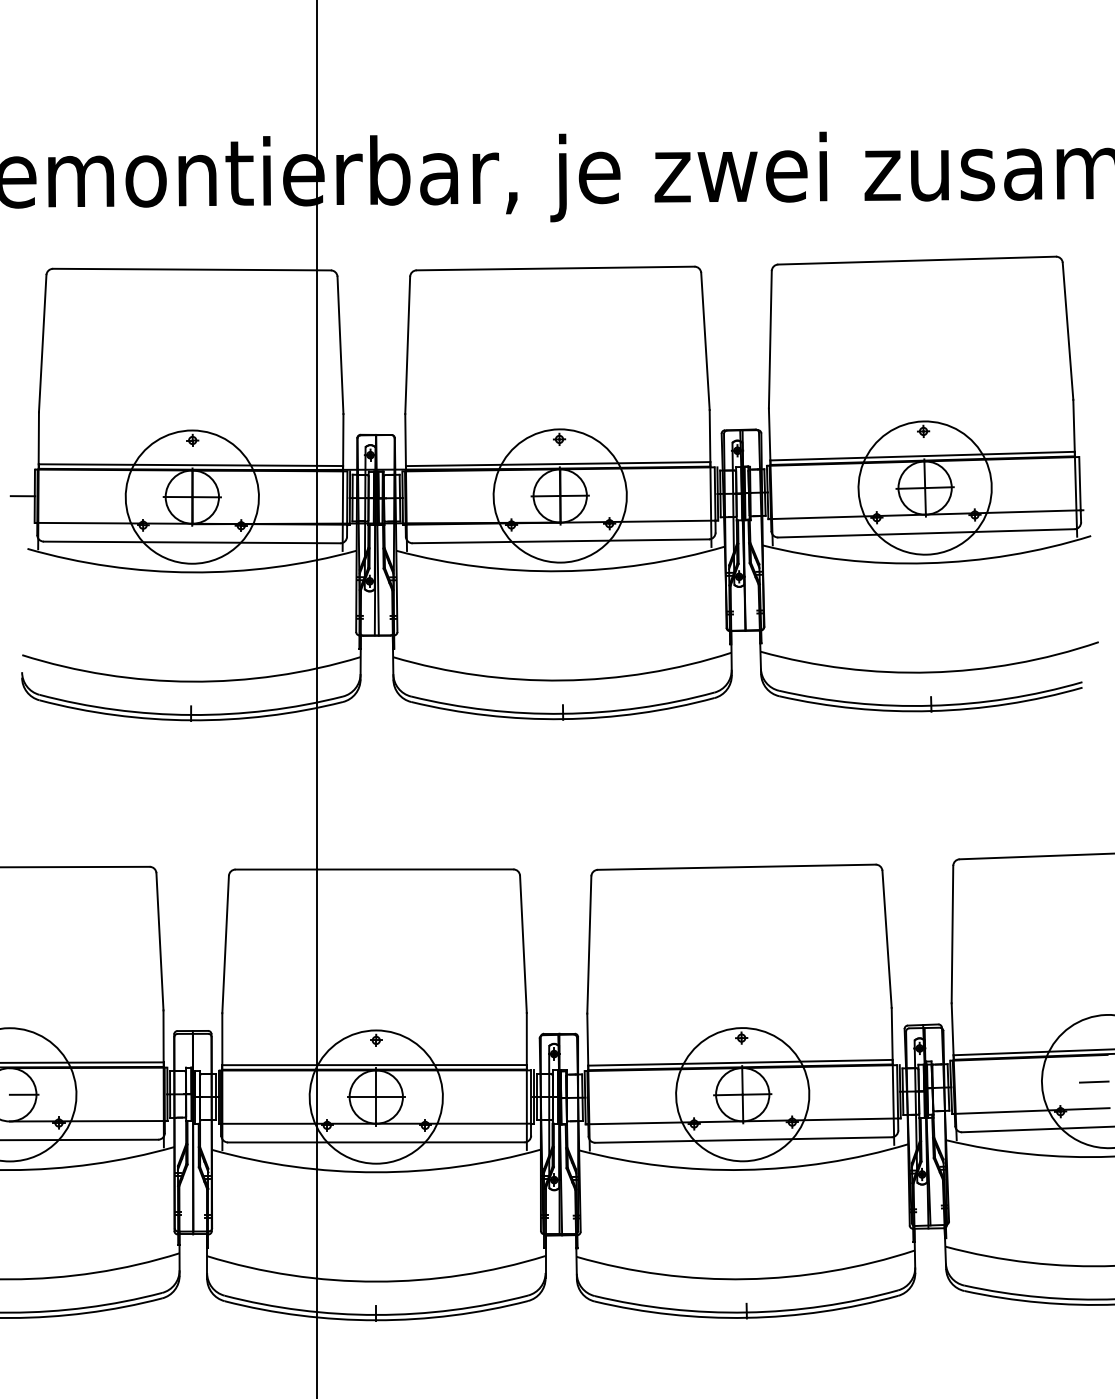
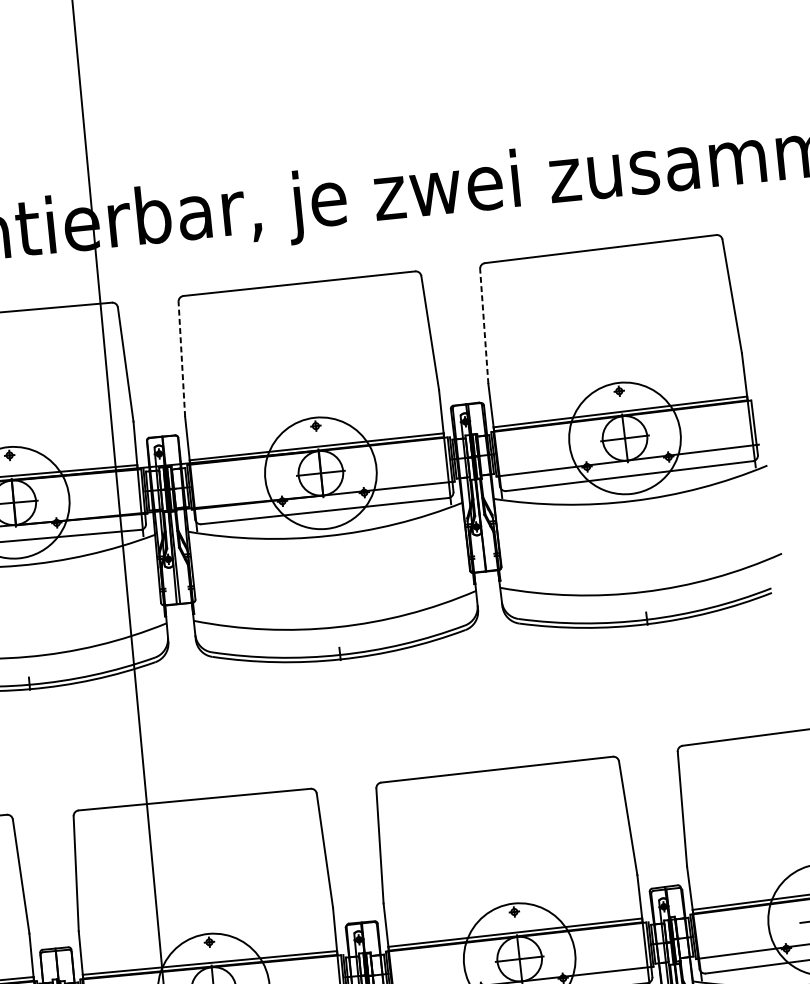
line: (770, 339) -> (484, 326), solid -> dashed
line: (407, 345) -> (181, 359), solid -> dashed

